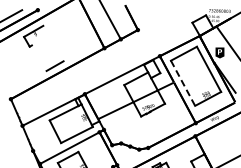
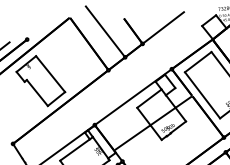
line: (158, 18) -> (163, 27), added
line: (53, 43) -> (50, 74), added
line: (38, 57) -> (36, 92), added
line: (183, 83) -> (203, 95), dashed -> solid

